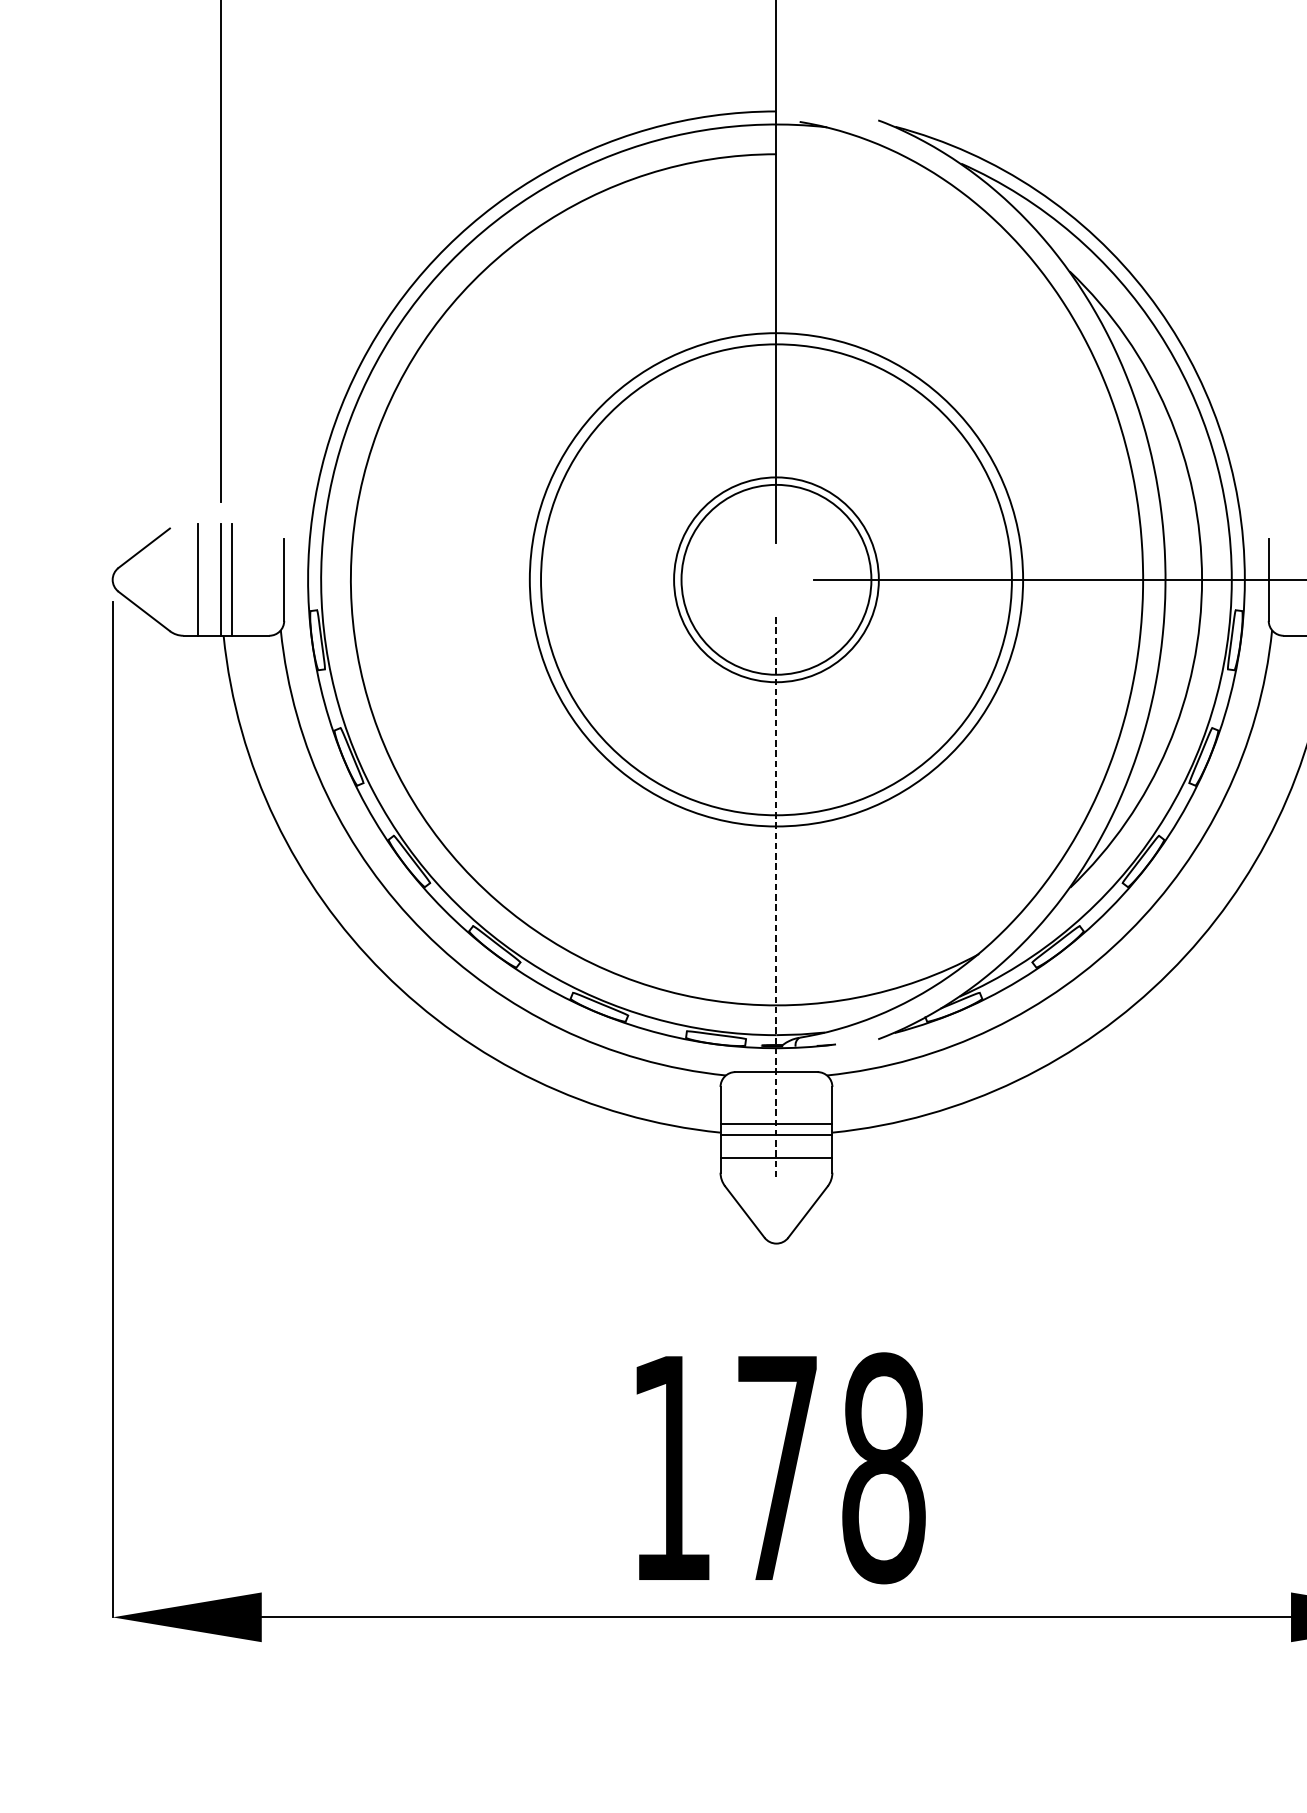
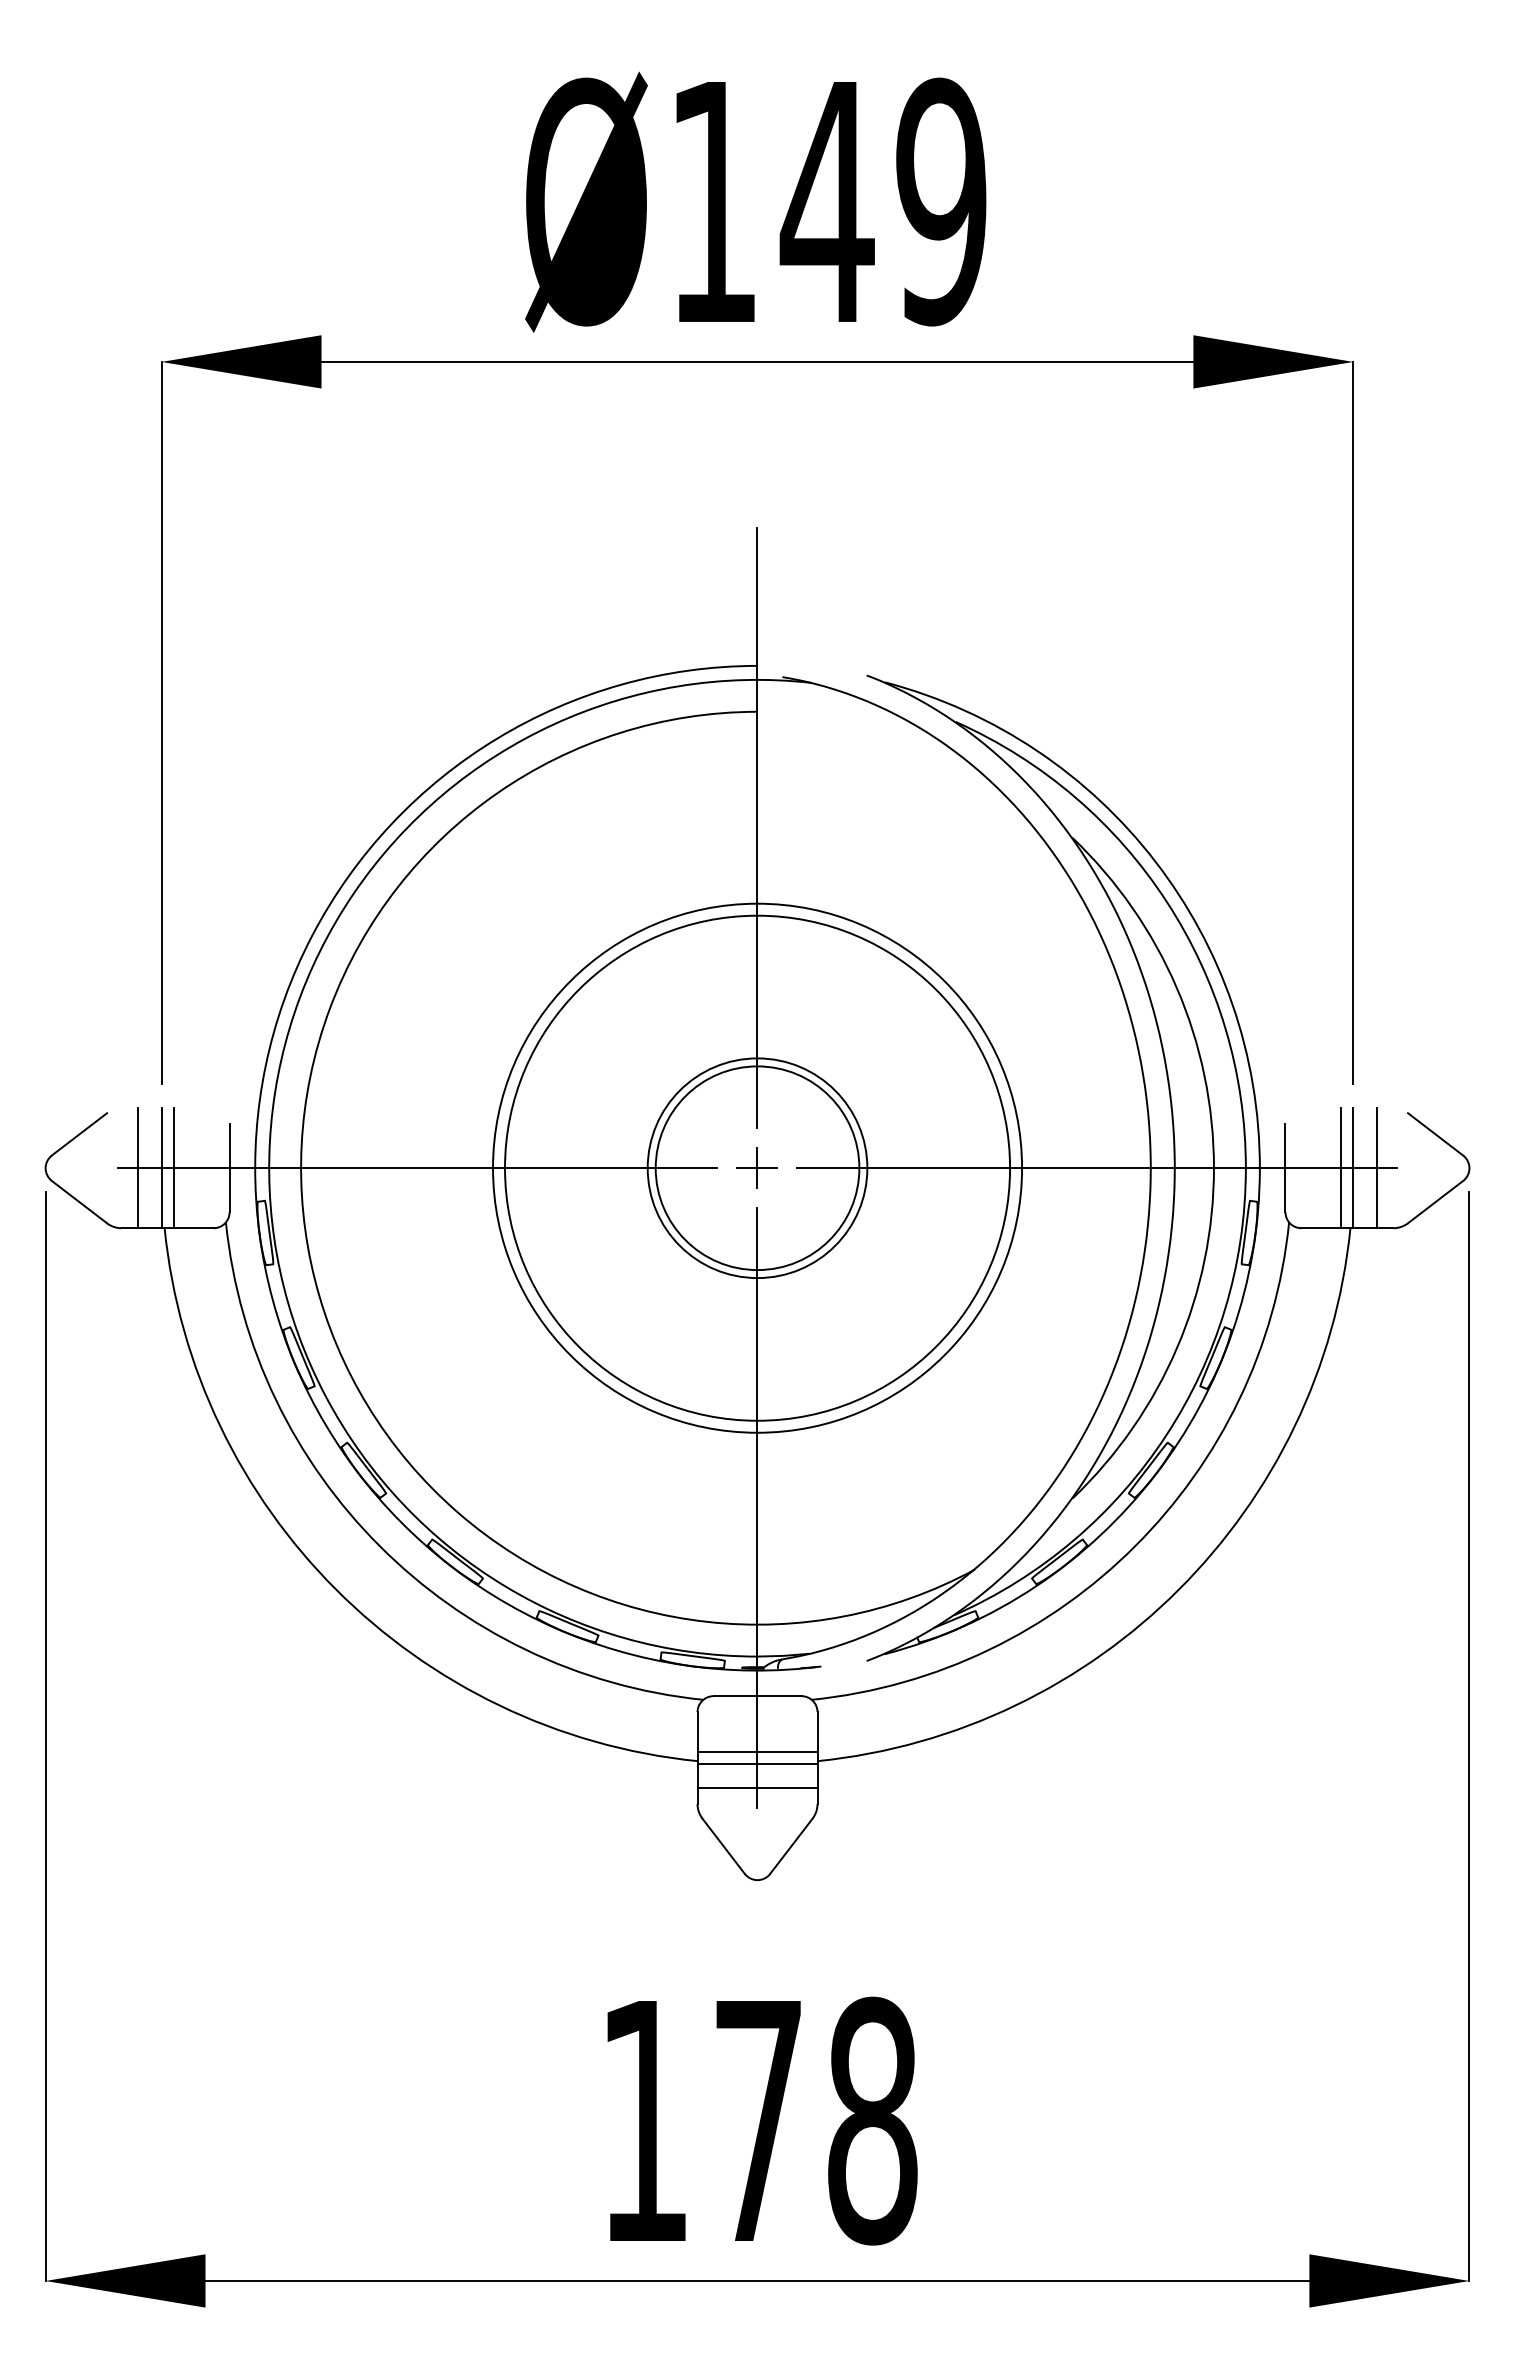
part: (775, 579) -> (756, 1167), added
line: (459, 580) -> (417, 1168), added
line: (776, 897) -> (757, 1508), dashed -> solid

